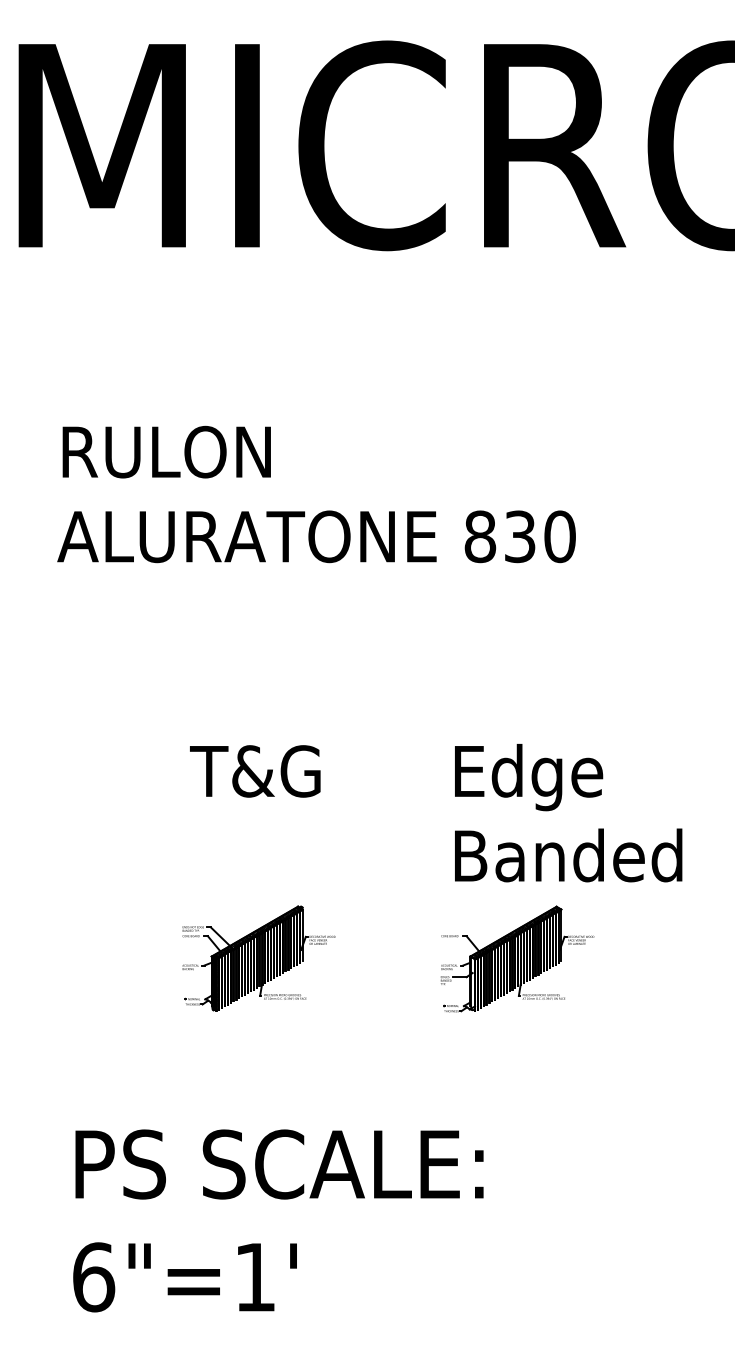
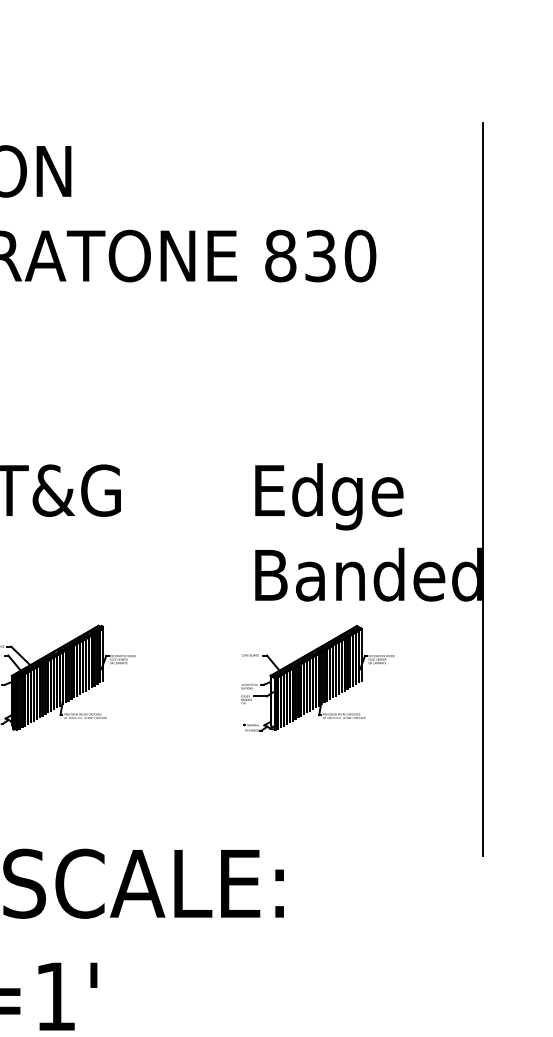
line: (683, 769) -> (483, 488), added

